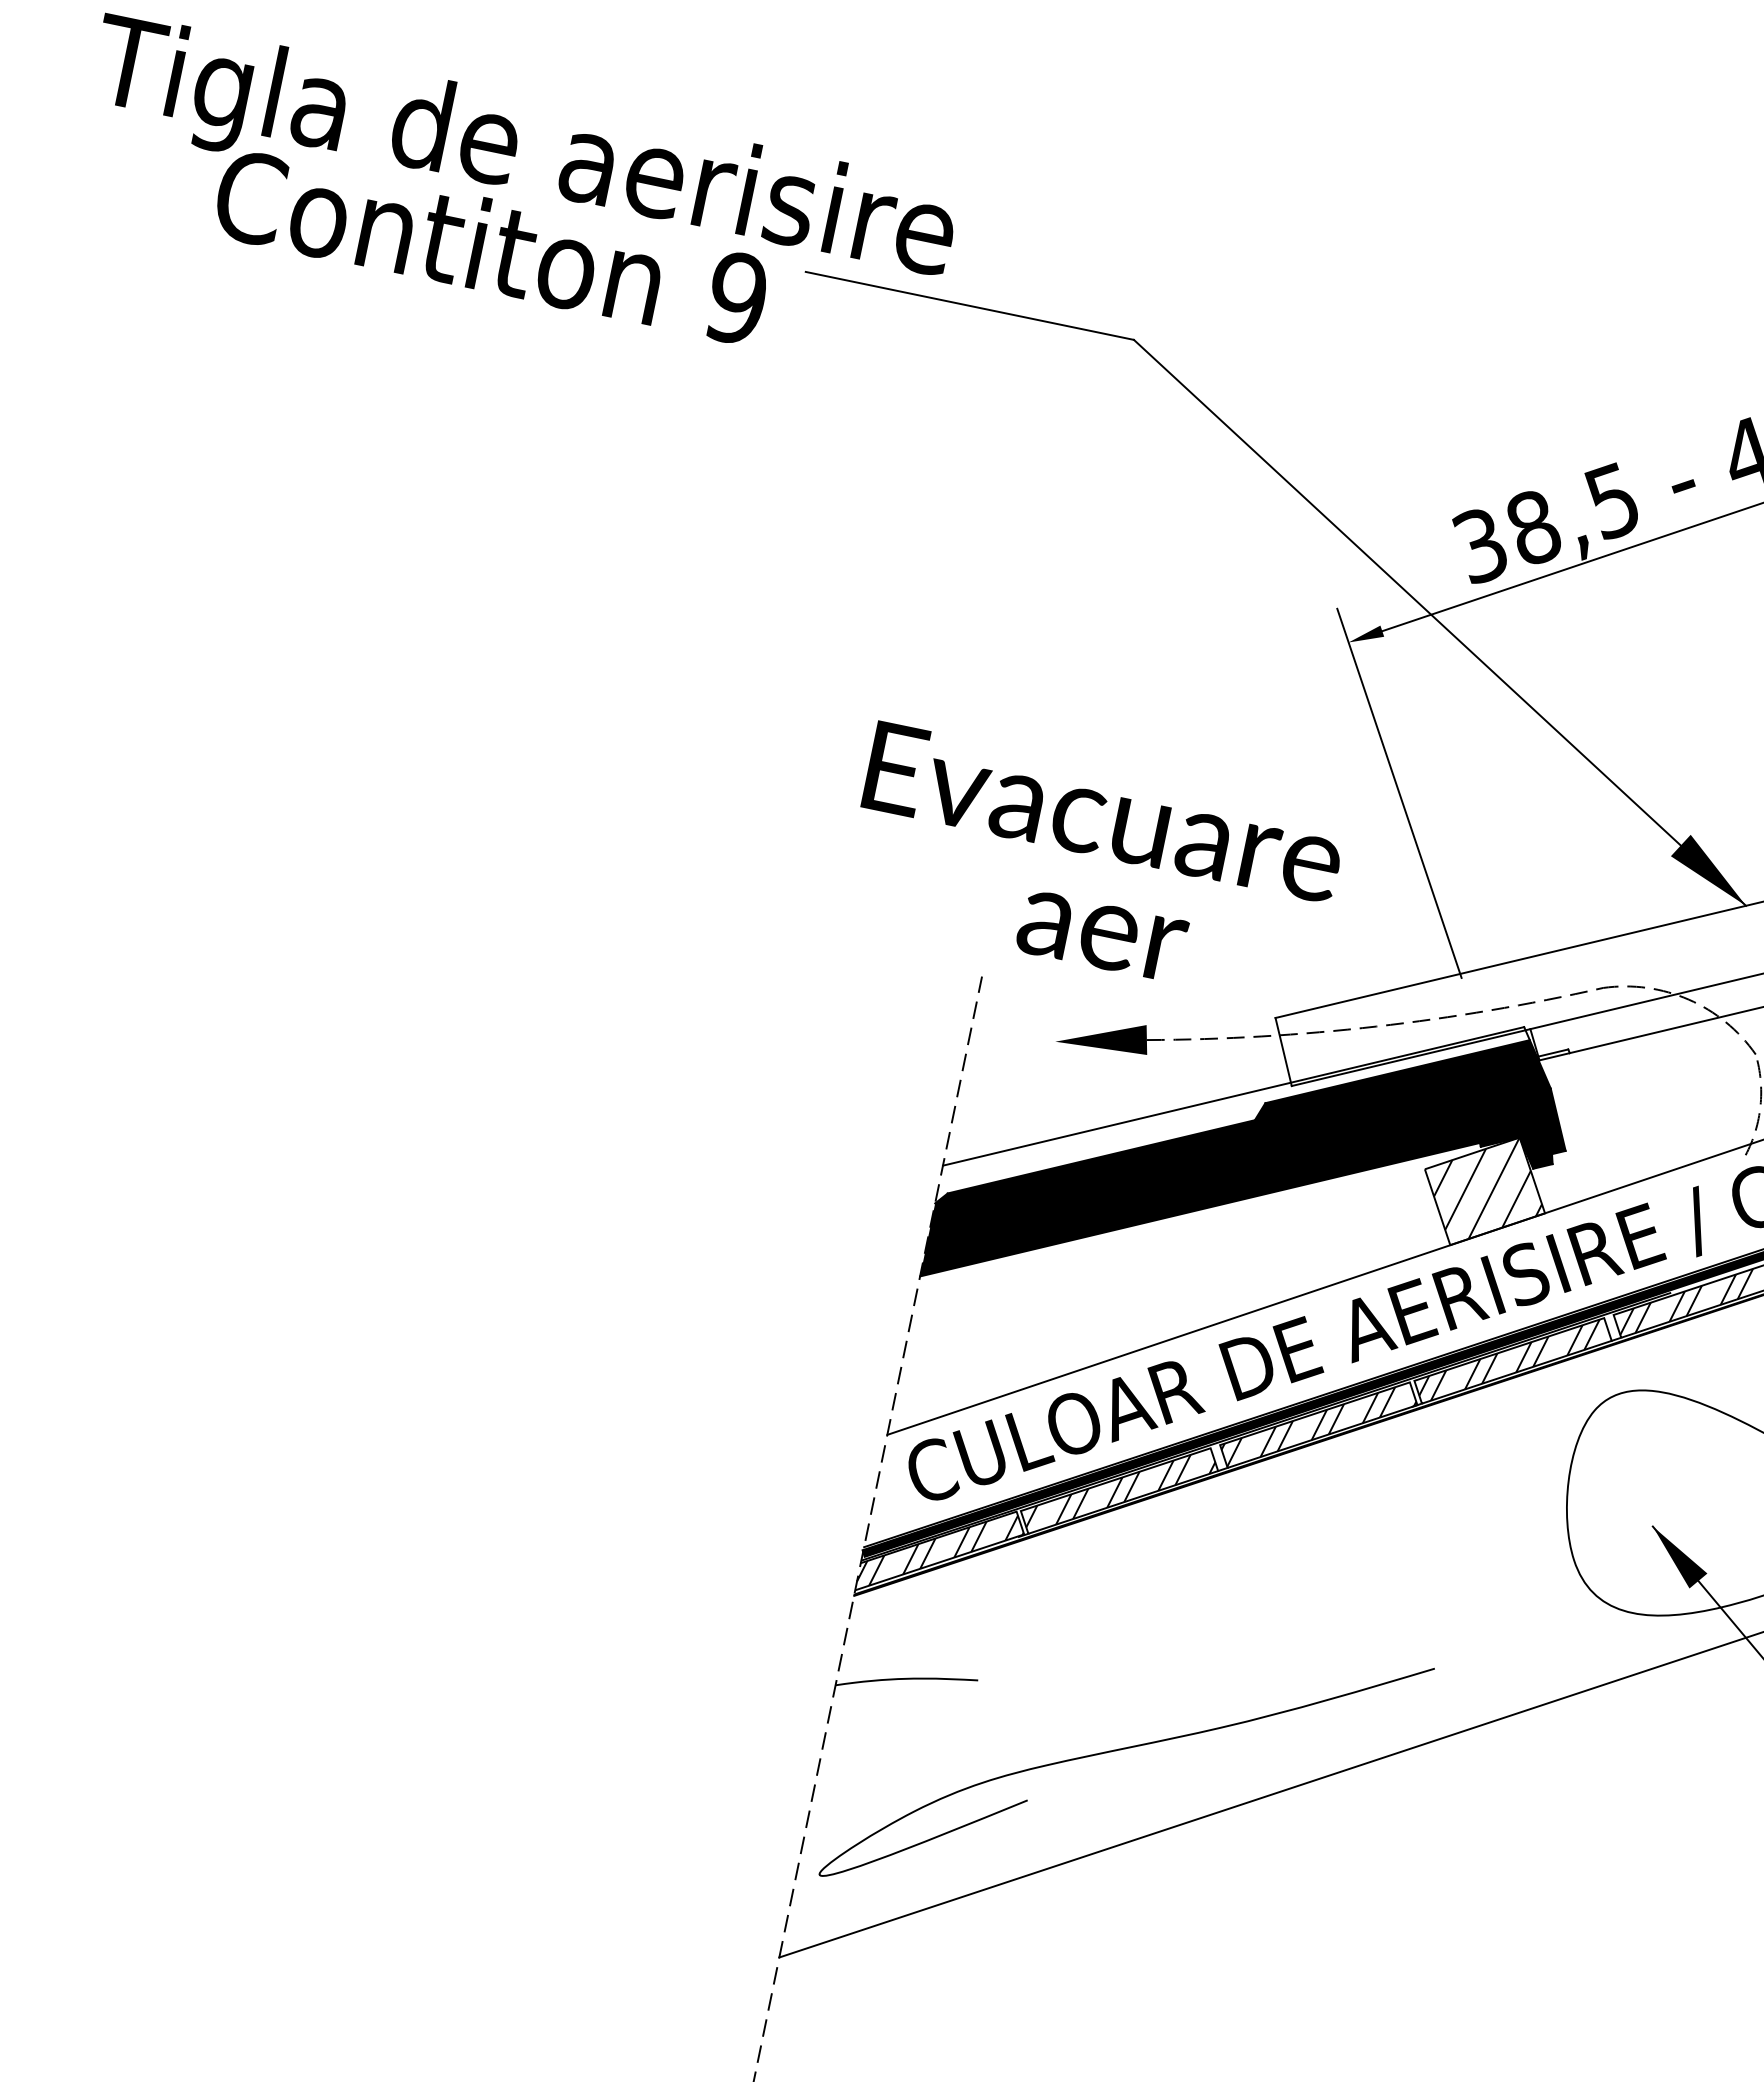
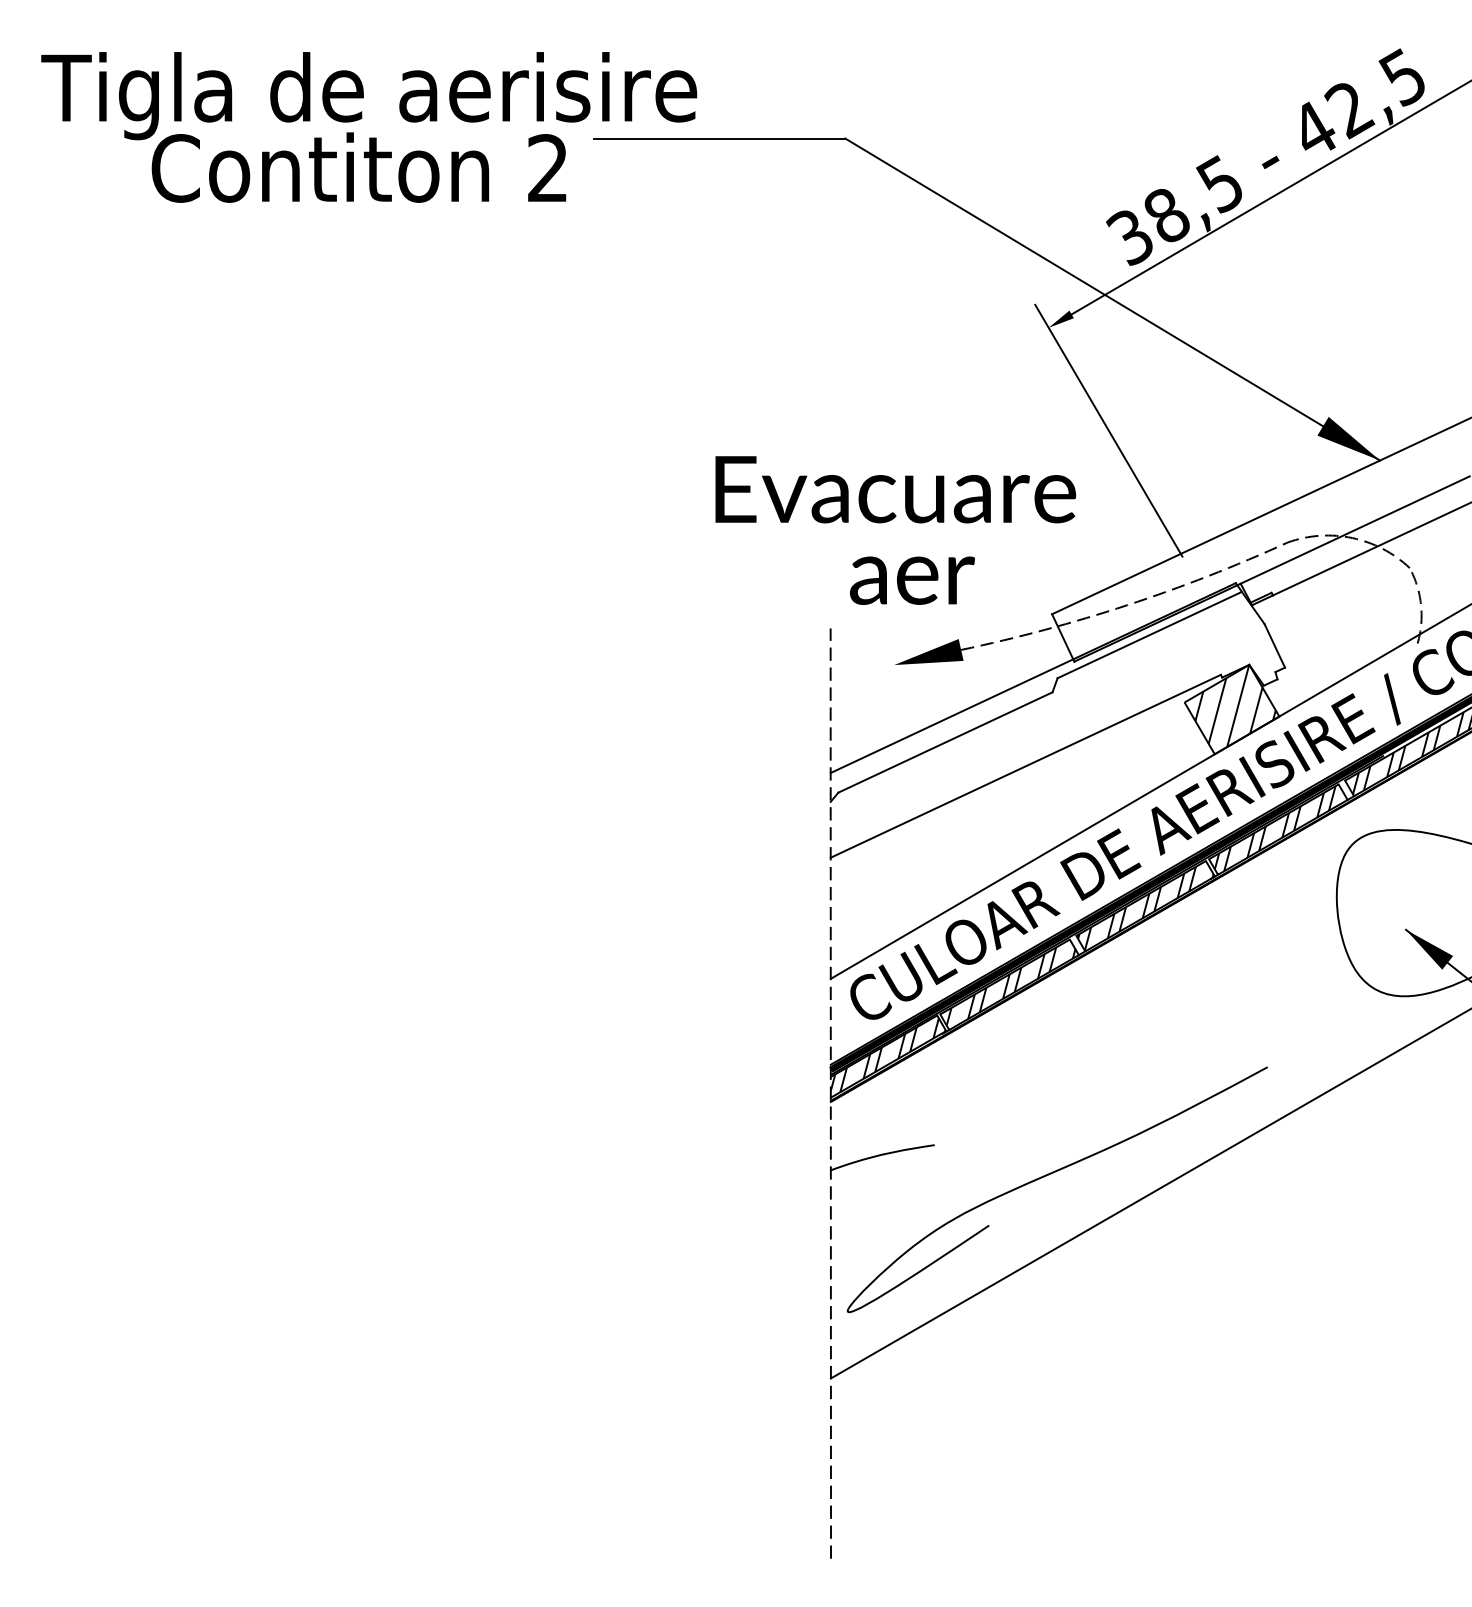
text: (736, 298) -> (547, 168), 9 -> 2
fill: (1252, 1163) -> (1057, 724), removed

